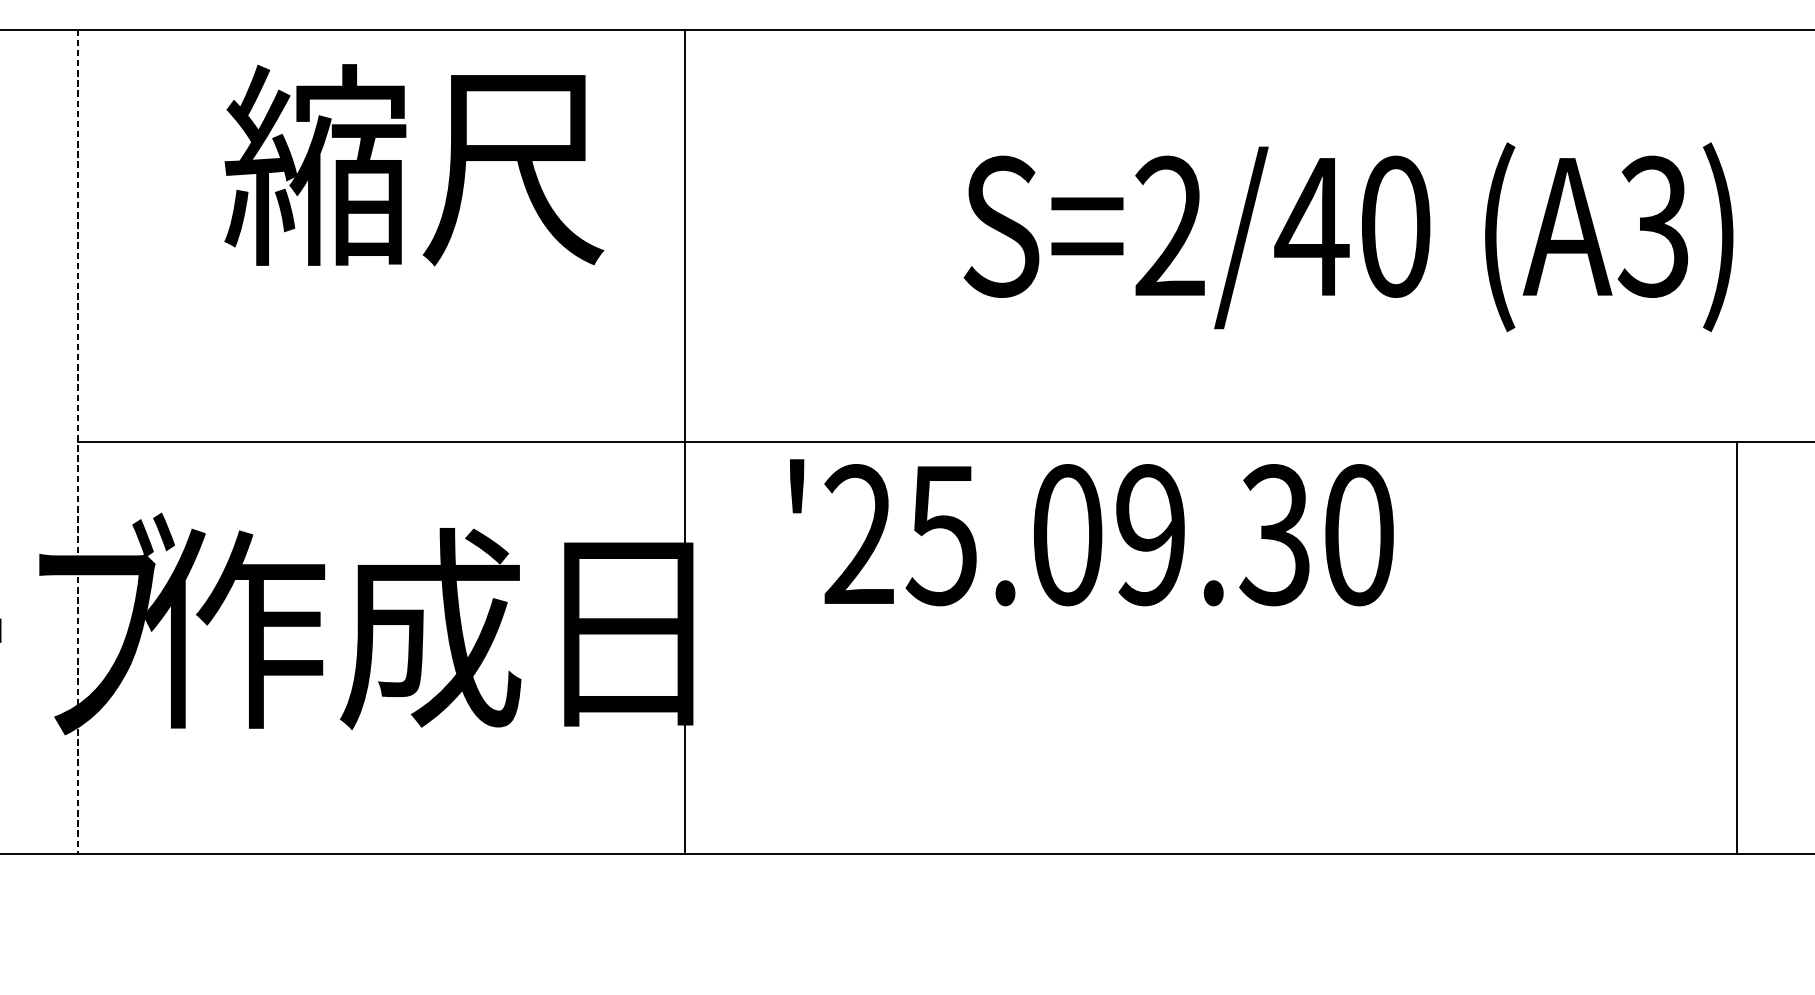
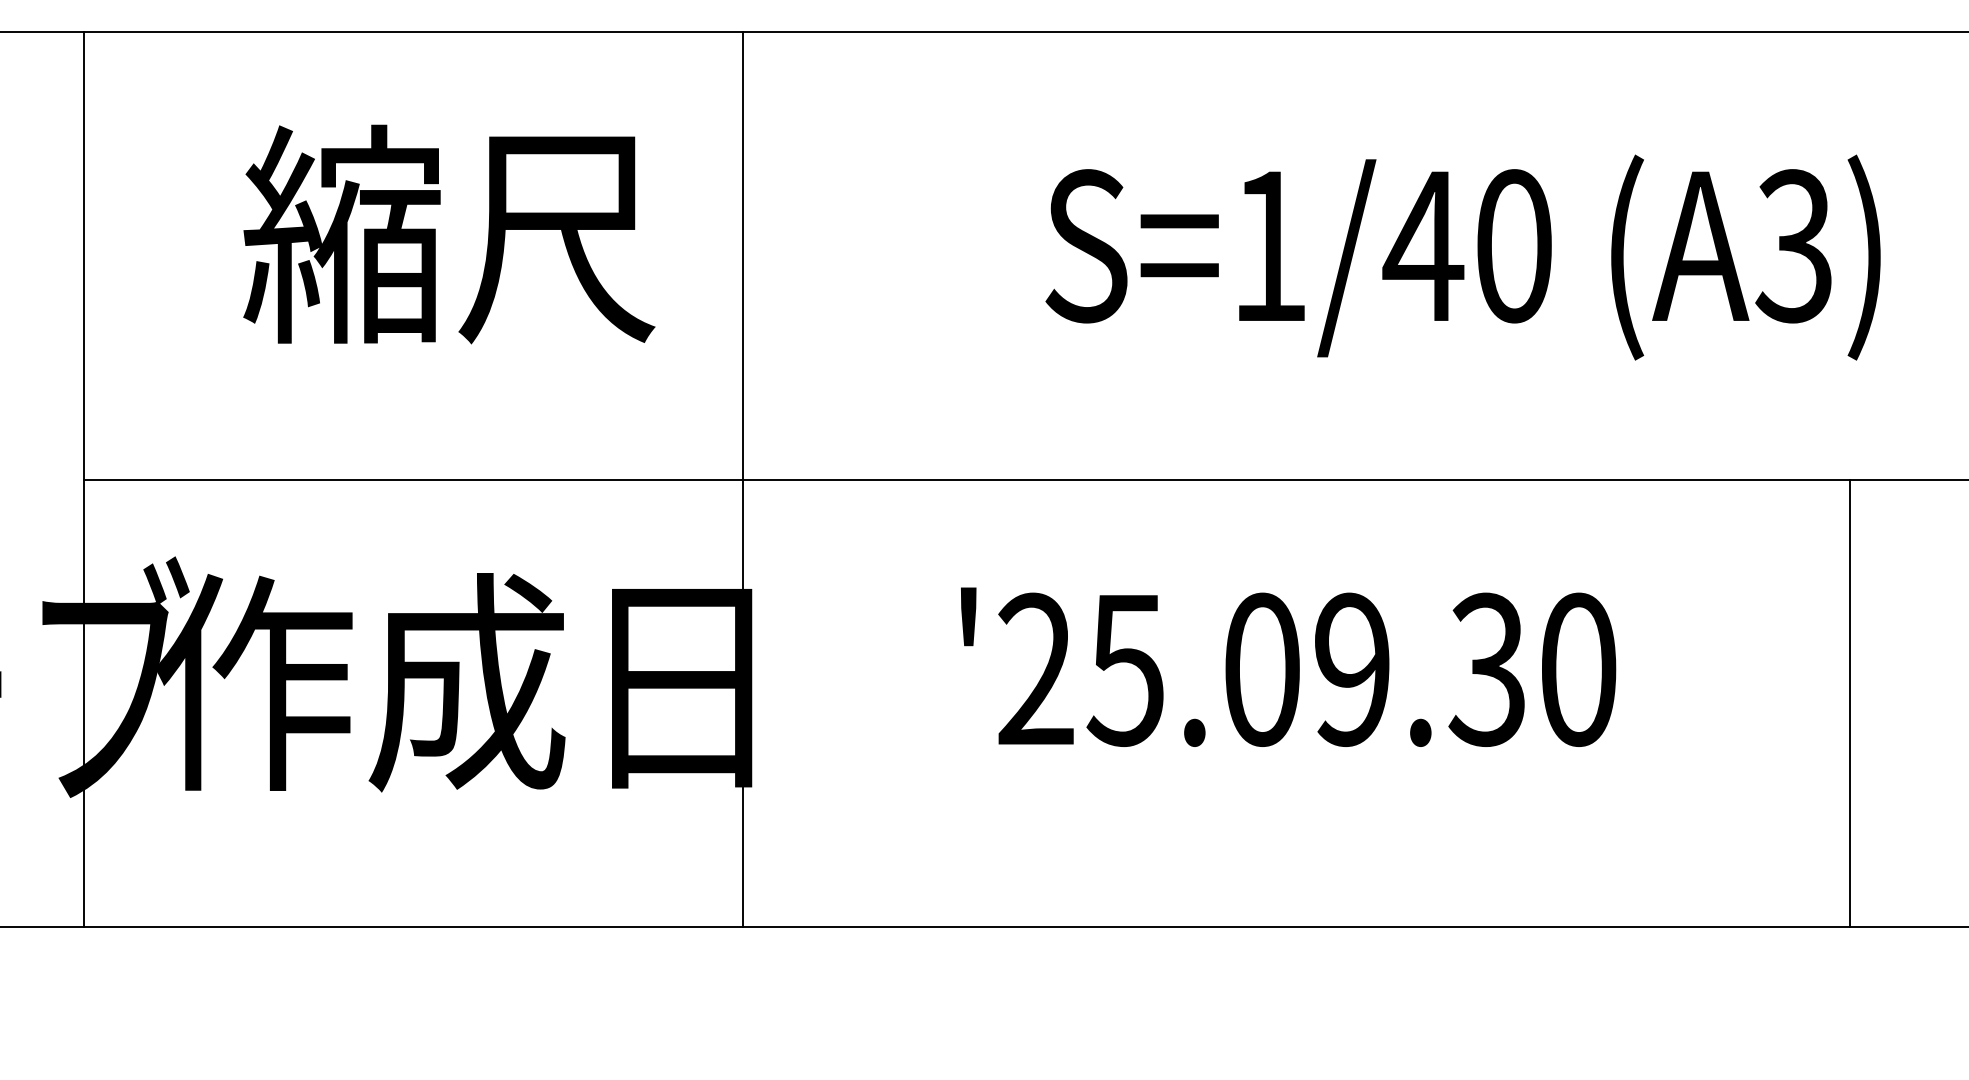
text: (414, 165) -> (449, 234), moved
text: (1170, 225) -> (1269, 244), S=2/40 -> S=1/40
line: (77, 441) -> (83, 479), dashed -> solid
text: (1091, 532) -> (1288, 666), moved
line: (1736, 648) -> (1850, 703), moved

